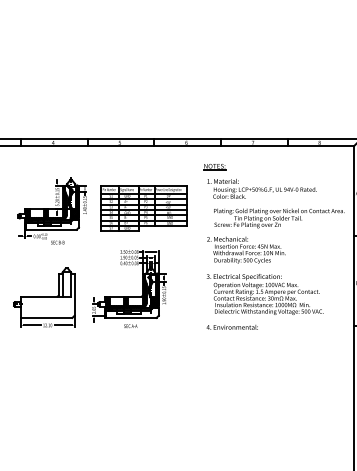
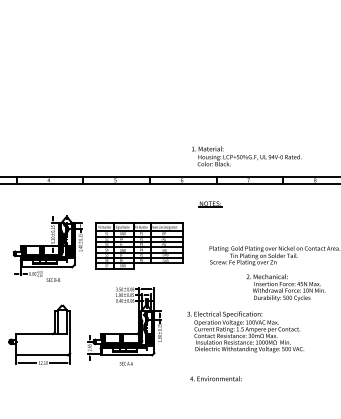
text: (261, 188) -> (246, 156), moved
text: (246, 249) -> (286, 287), moved
text: (264, 294) -> (245, 332), moved
text: (231, 327) -> (215, 379), moved

